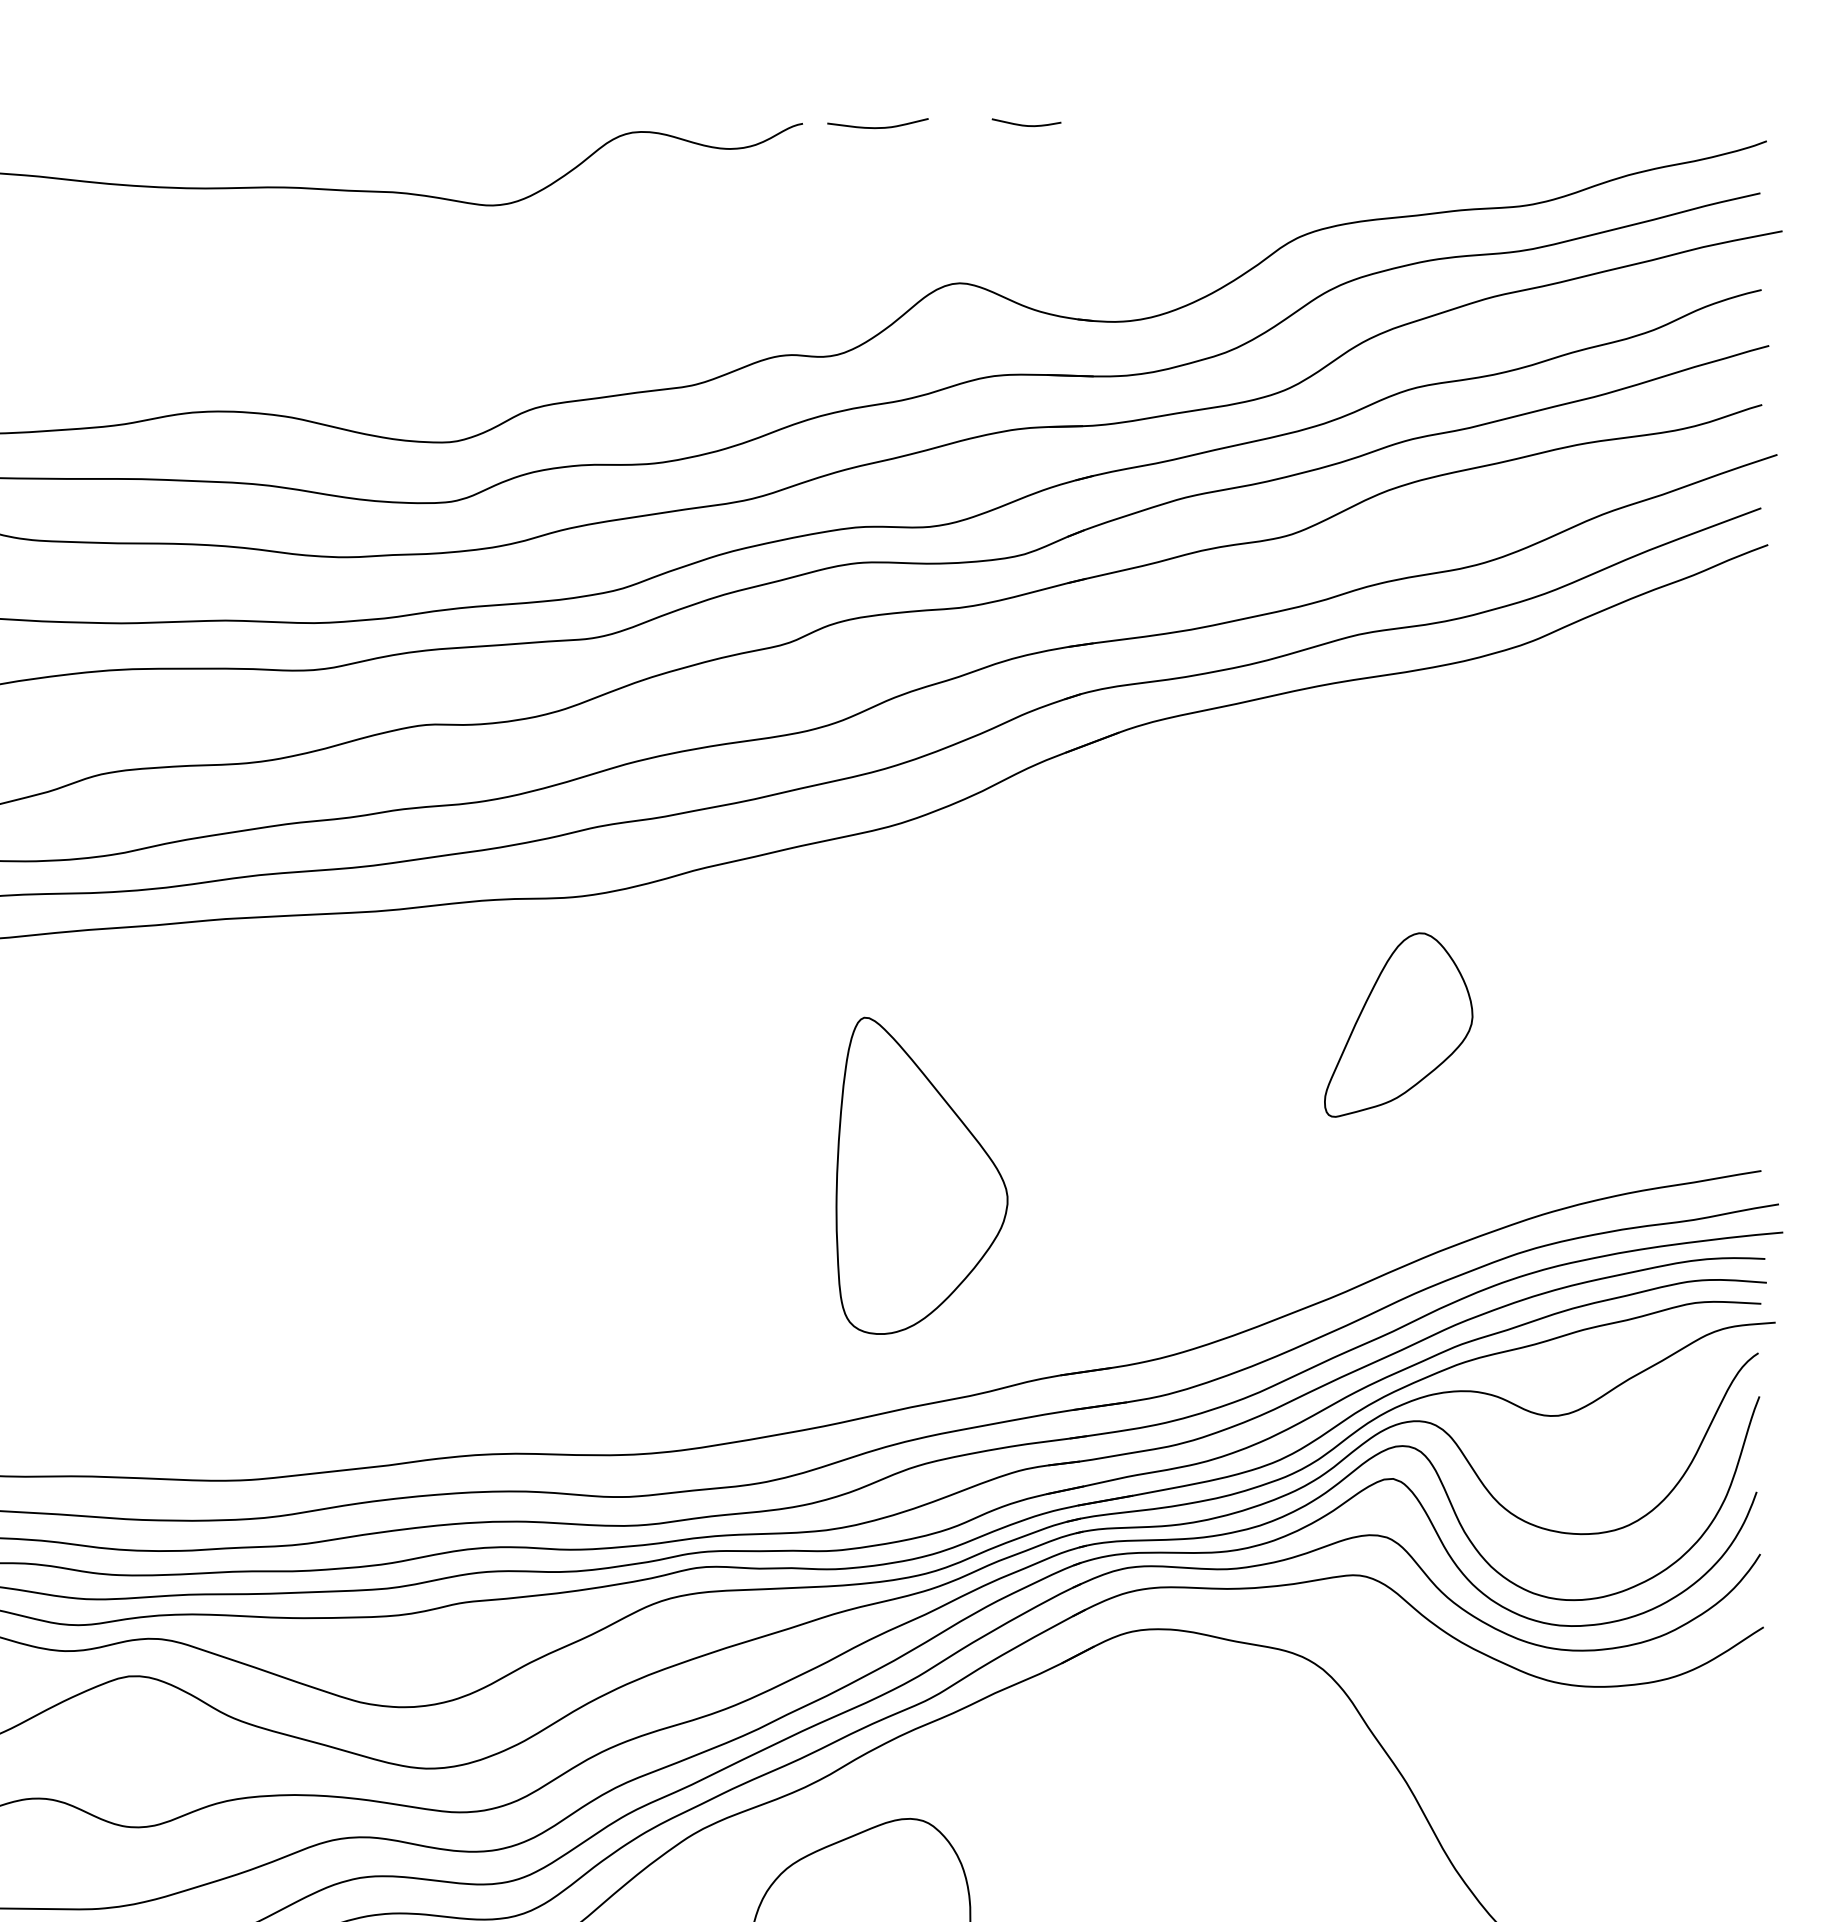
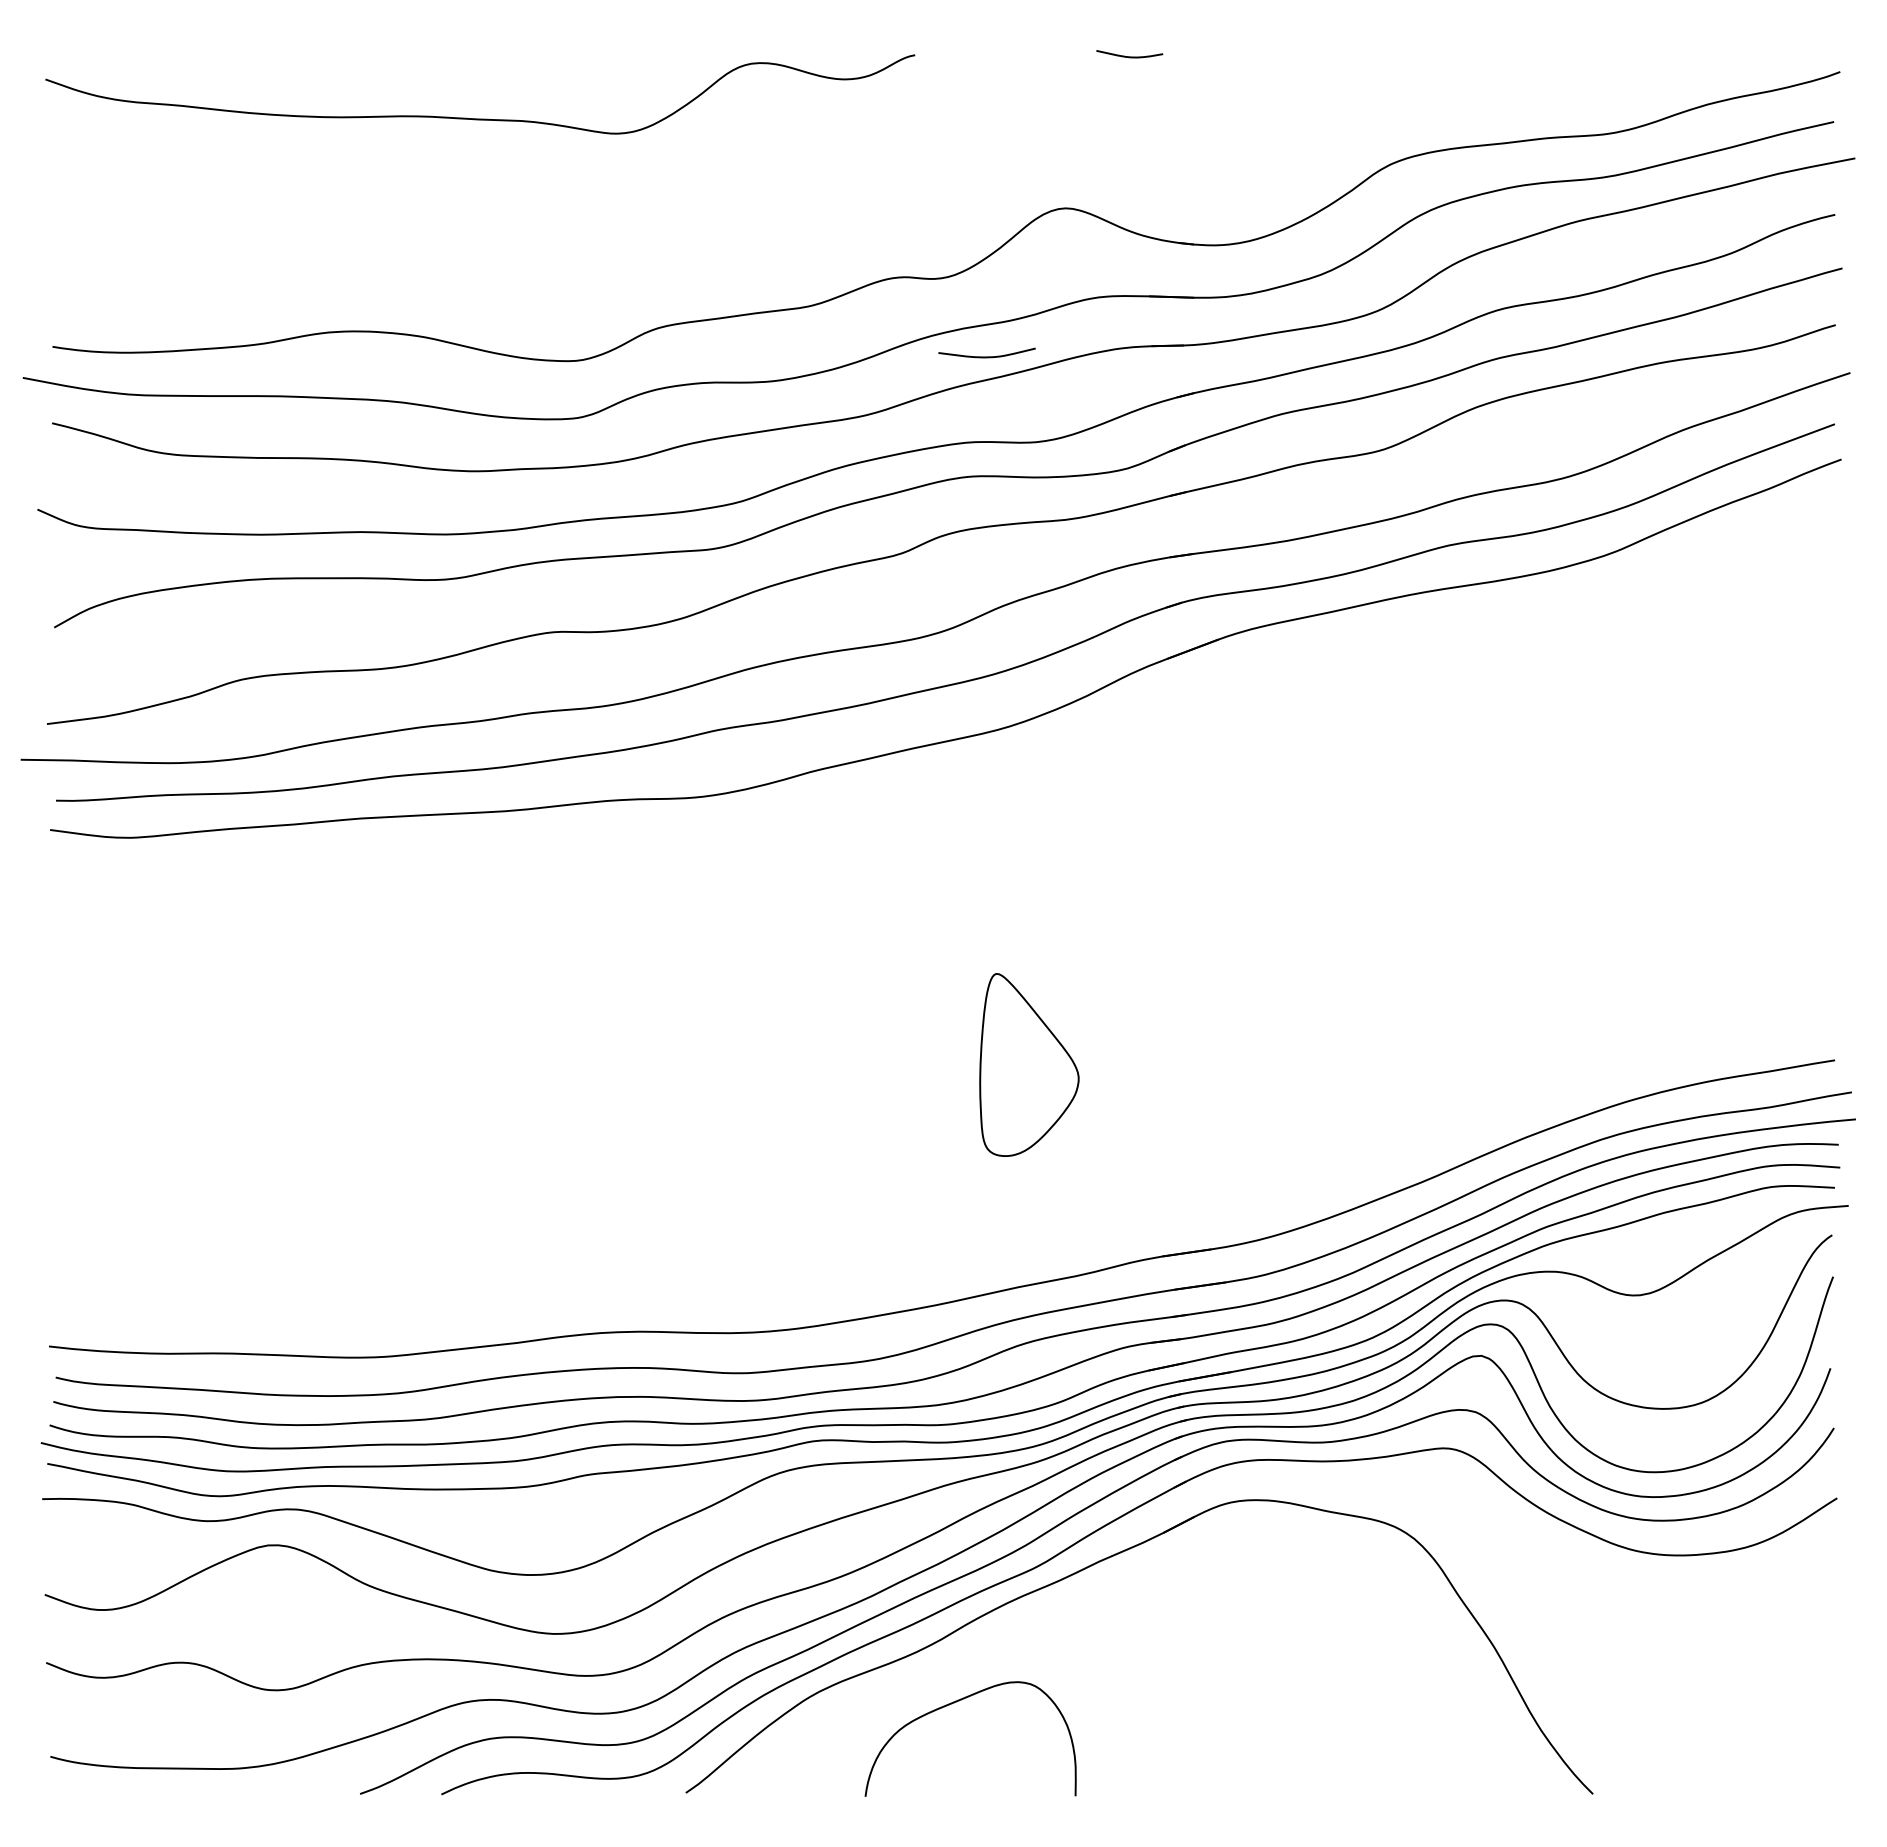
curve: (877, 127) -> (986, 356), moved
part: (1398, 1025) -> (1486, 920), removed
part: (922, 1175) -> (1029, 1064), size x0.6

